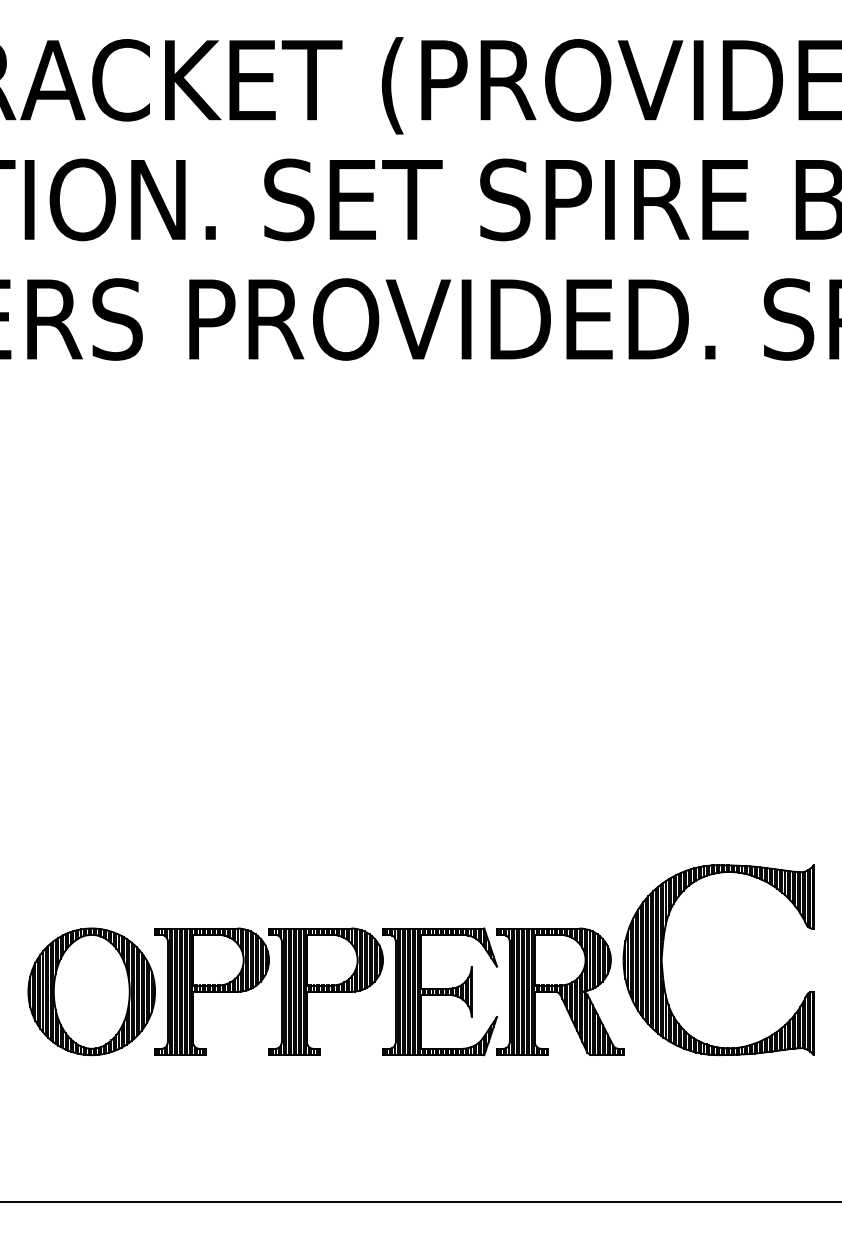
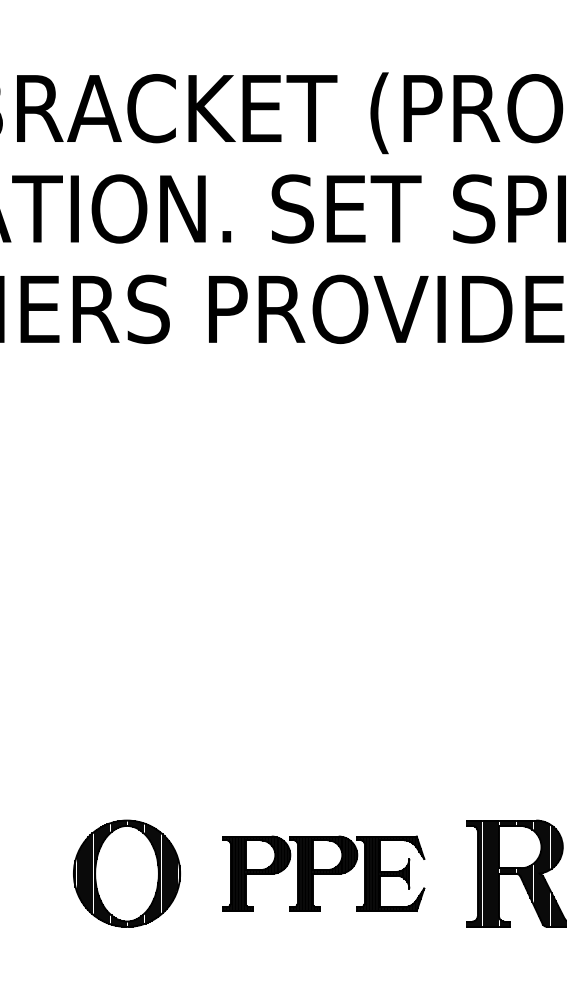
part: (326, 991) -> (324, 873), size x0.7

